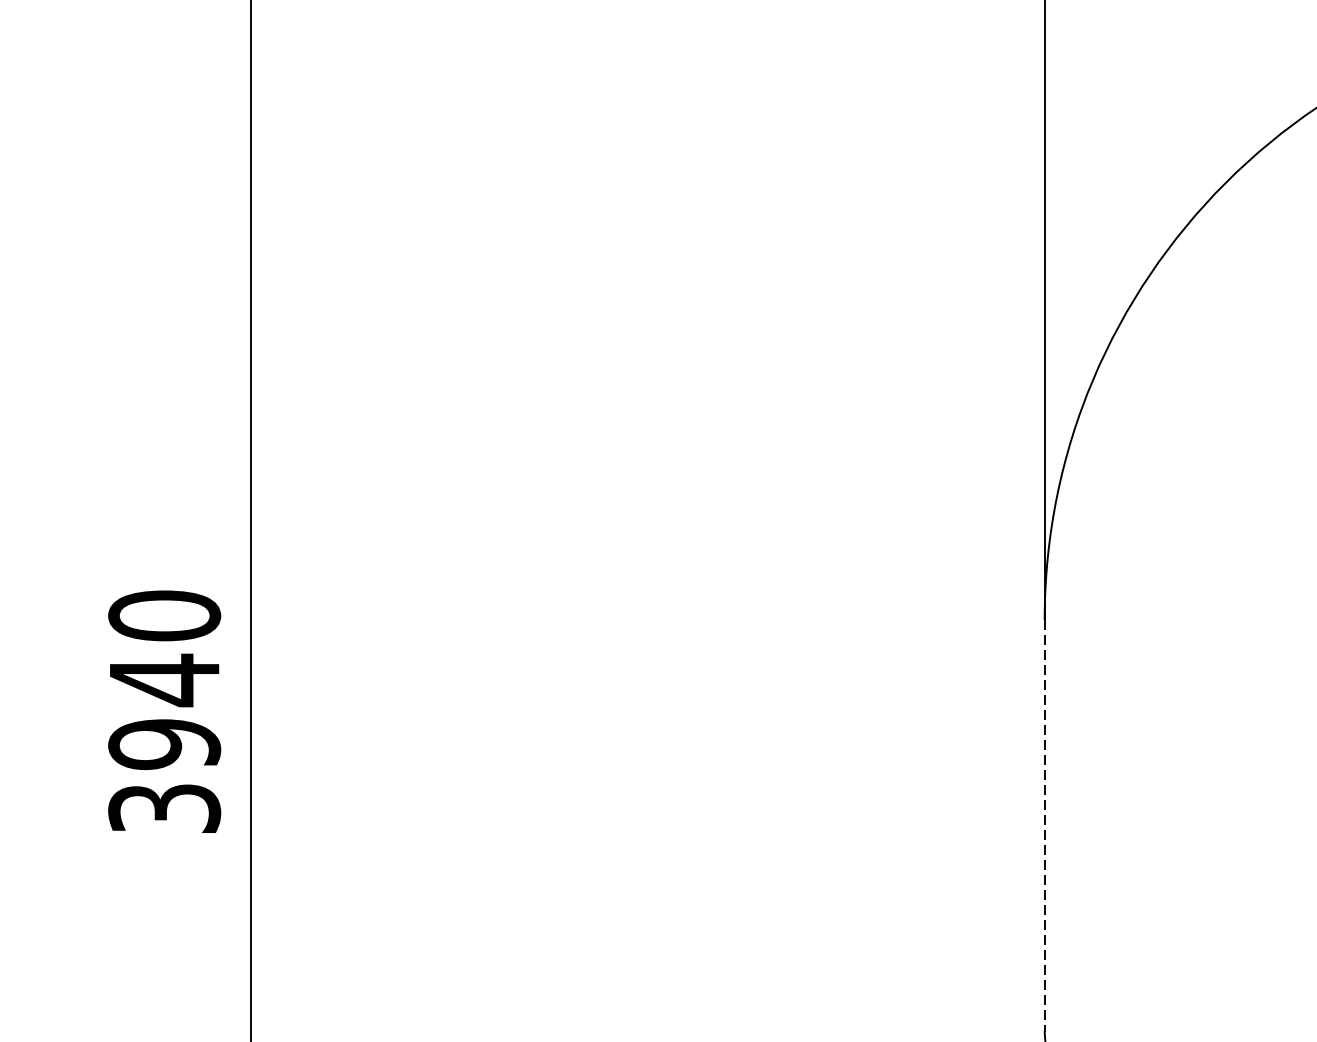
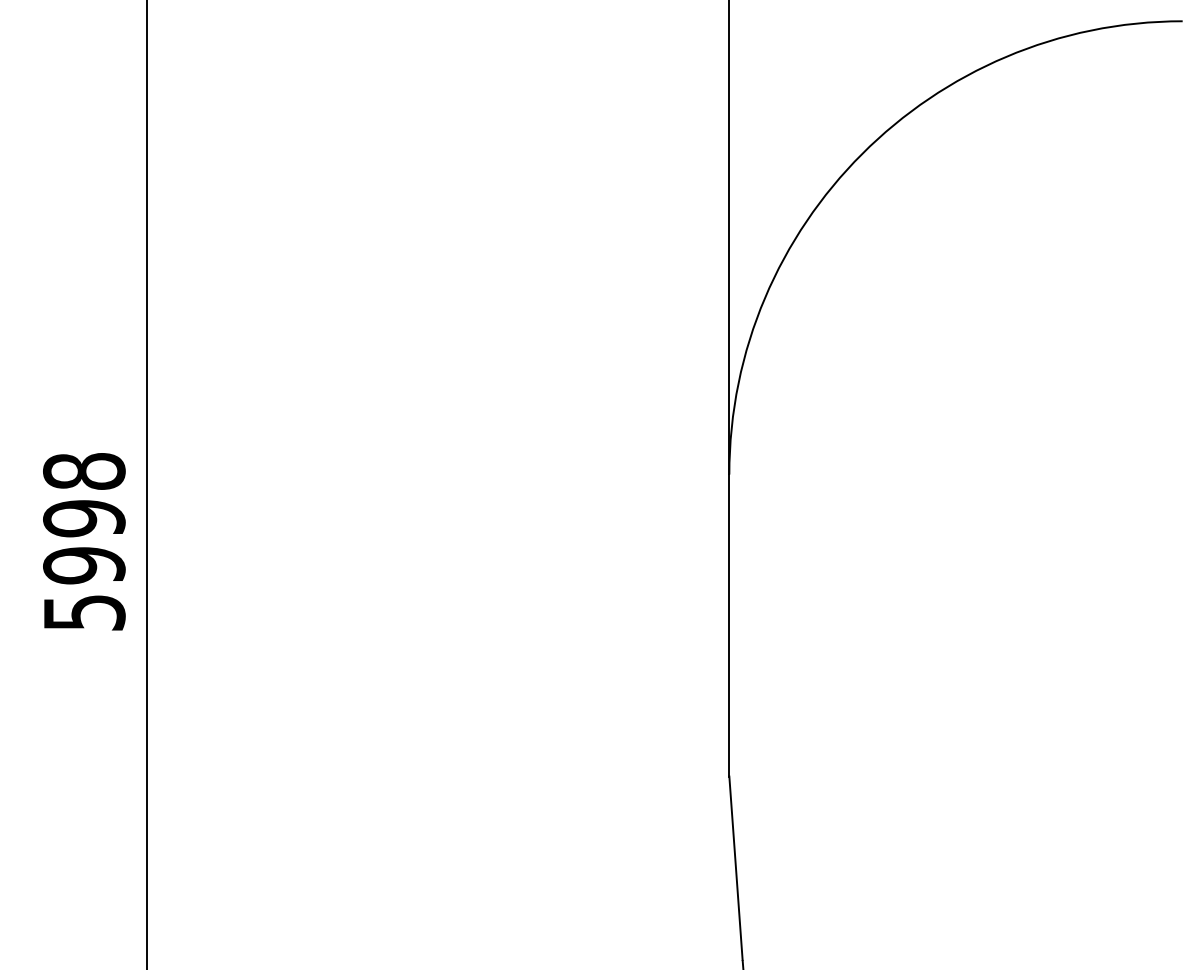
text: (164, 711) -> (84, 541), 3940 -> 5998
line: (1044, 826) -> (729, 625), dashed -> solid

